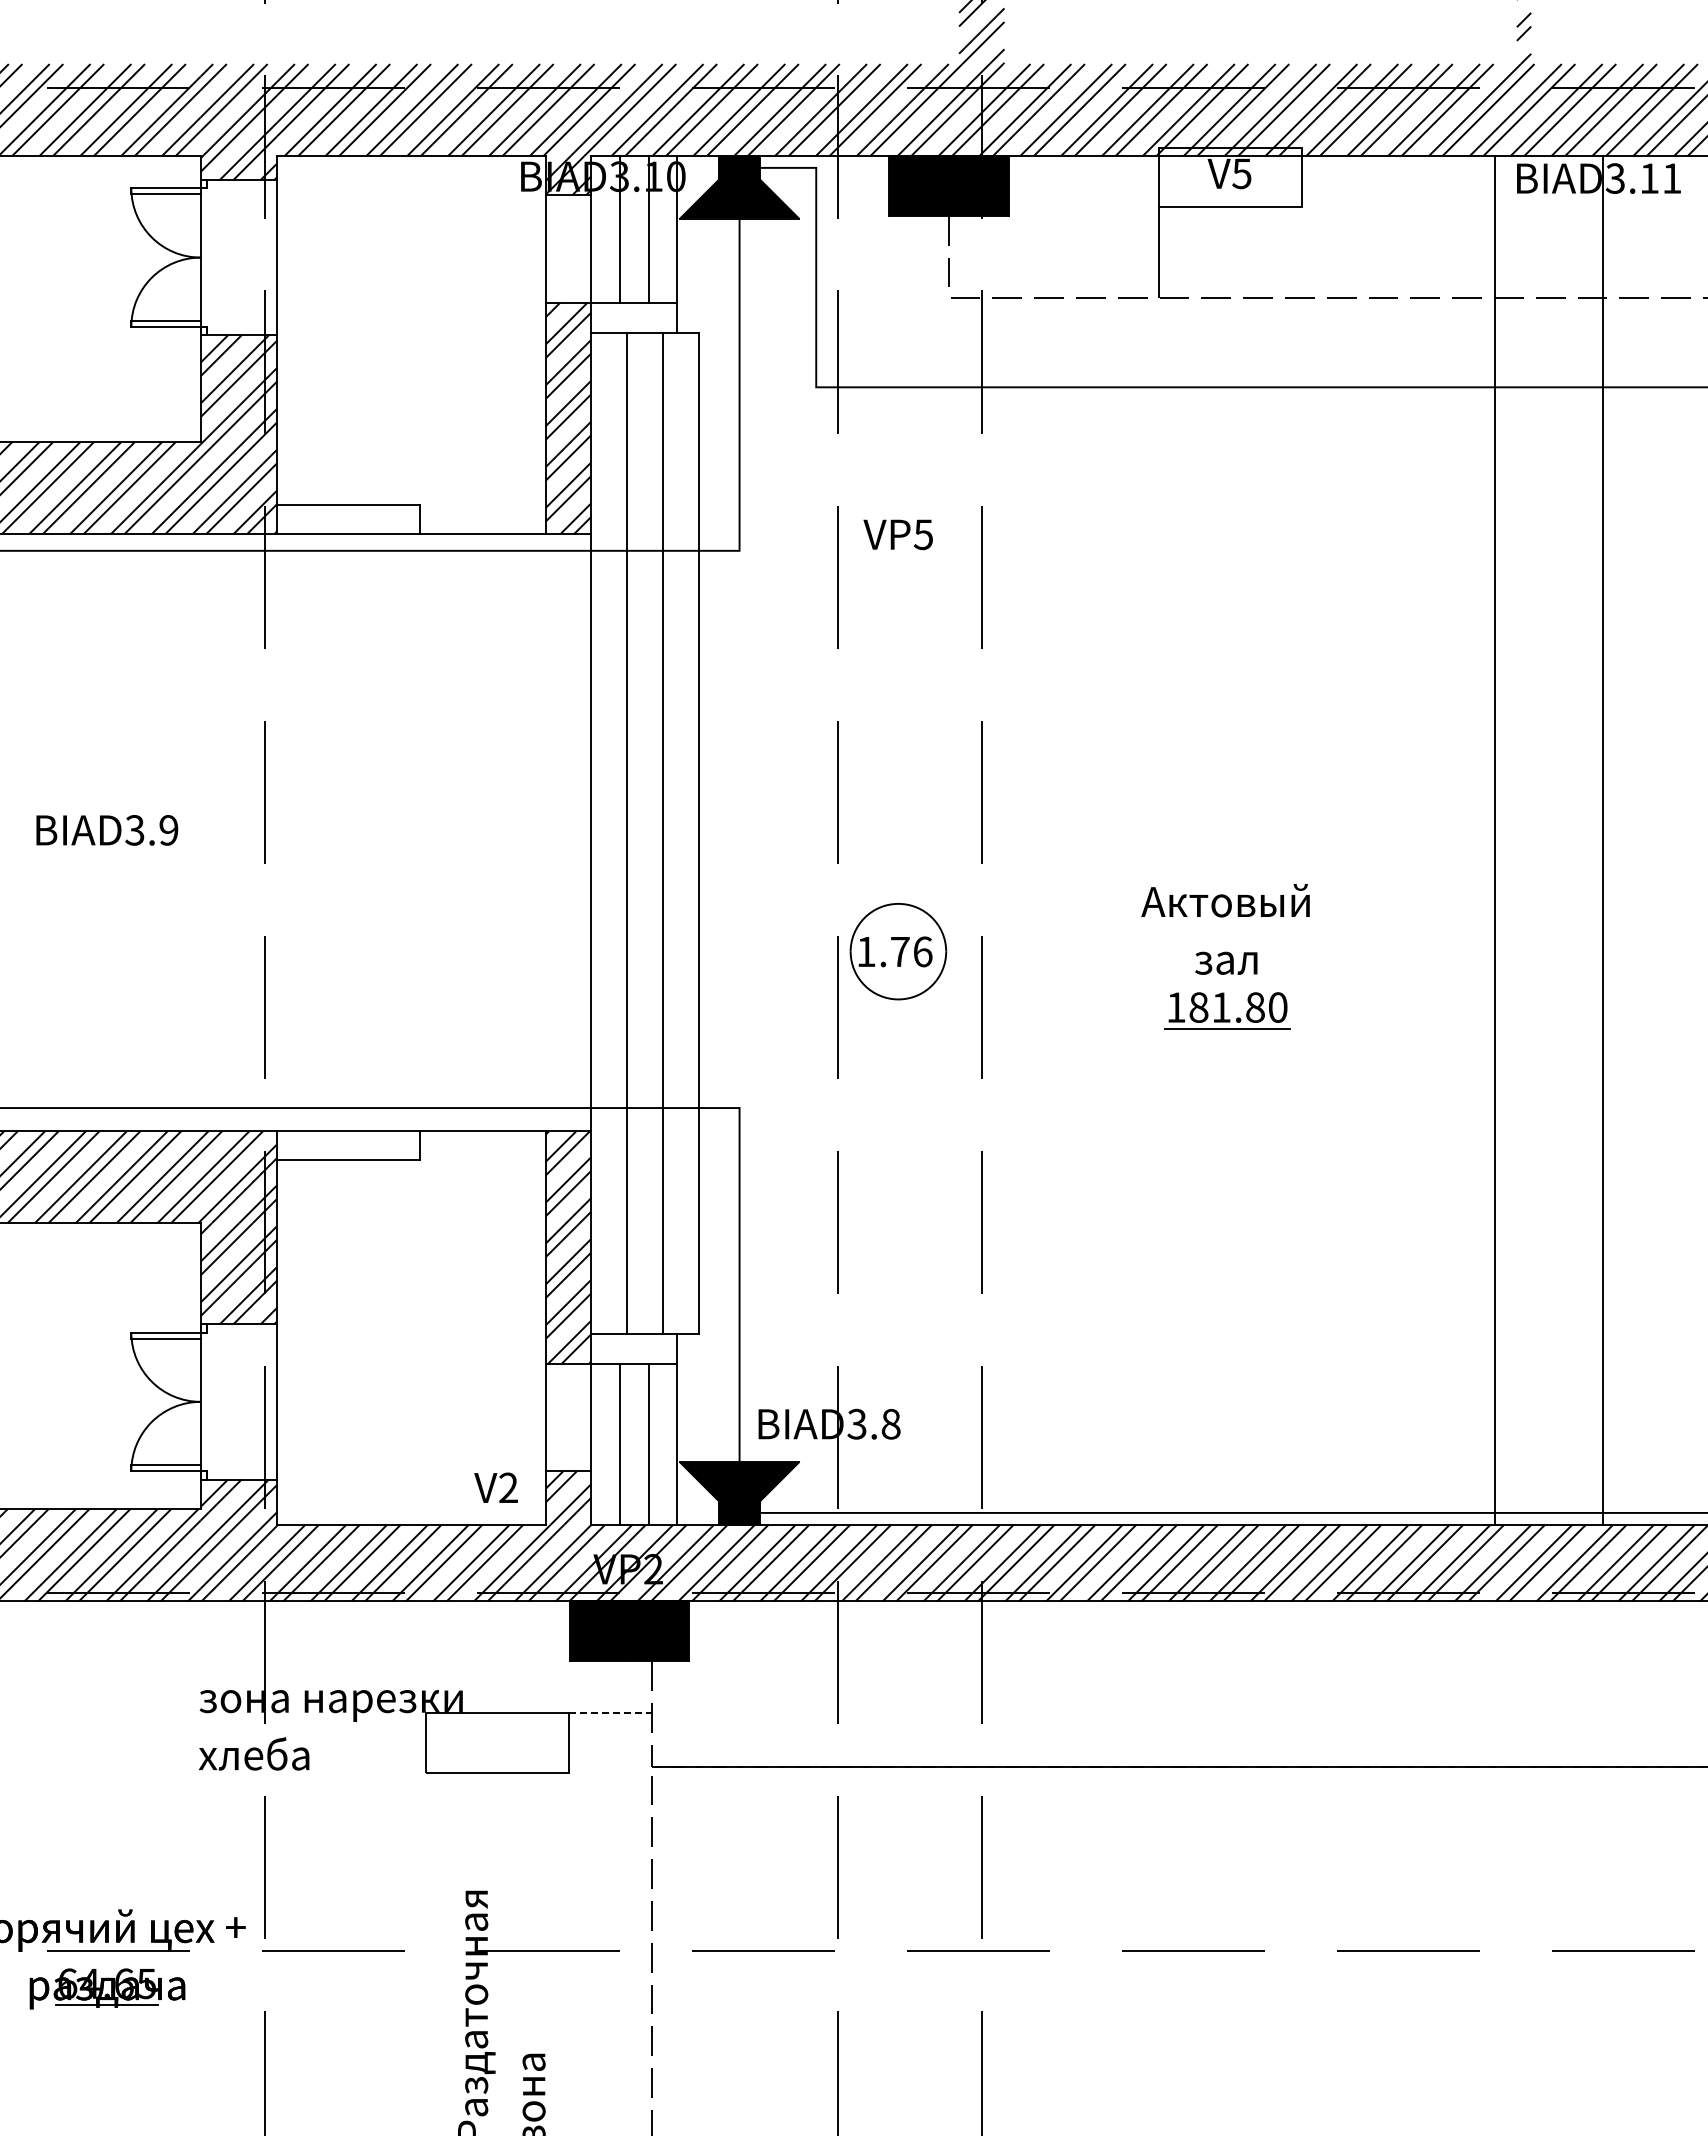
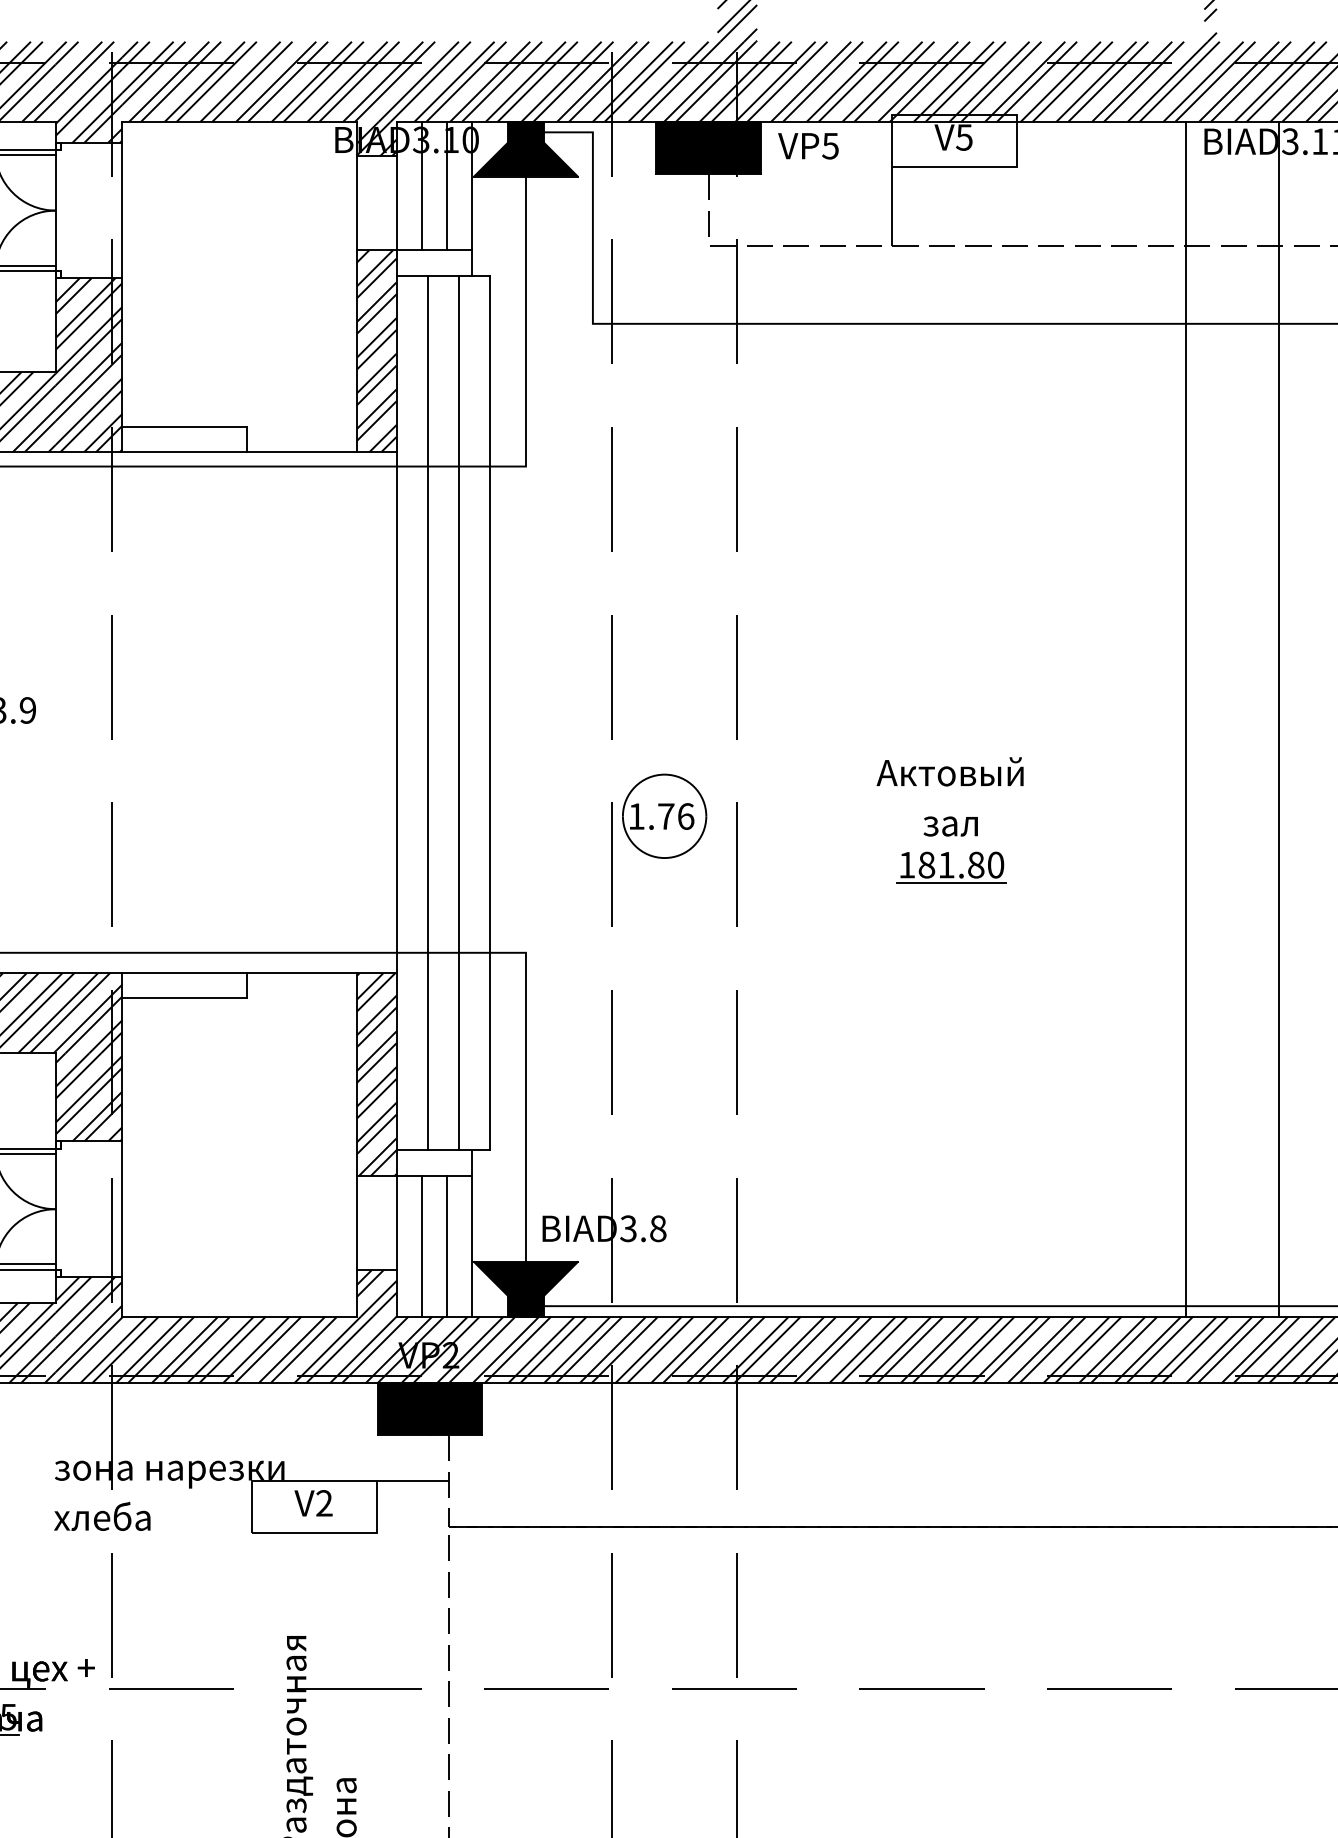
text: (897, 534) -> (807, 145), moved
text: (495, 1487) -> (312, 1503), moved
line: (610, 1712) -> (413, 1480), dashed -> solid

